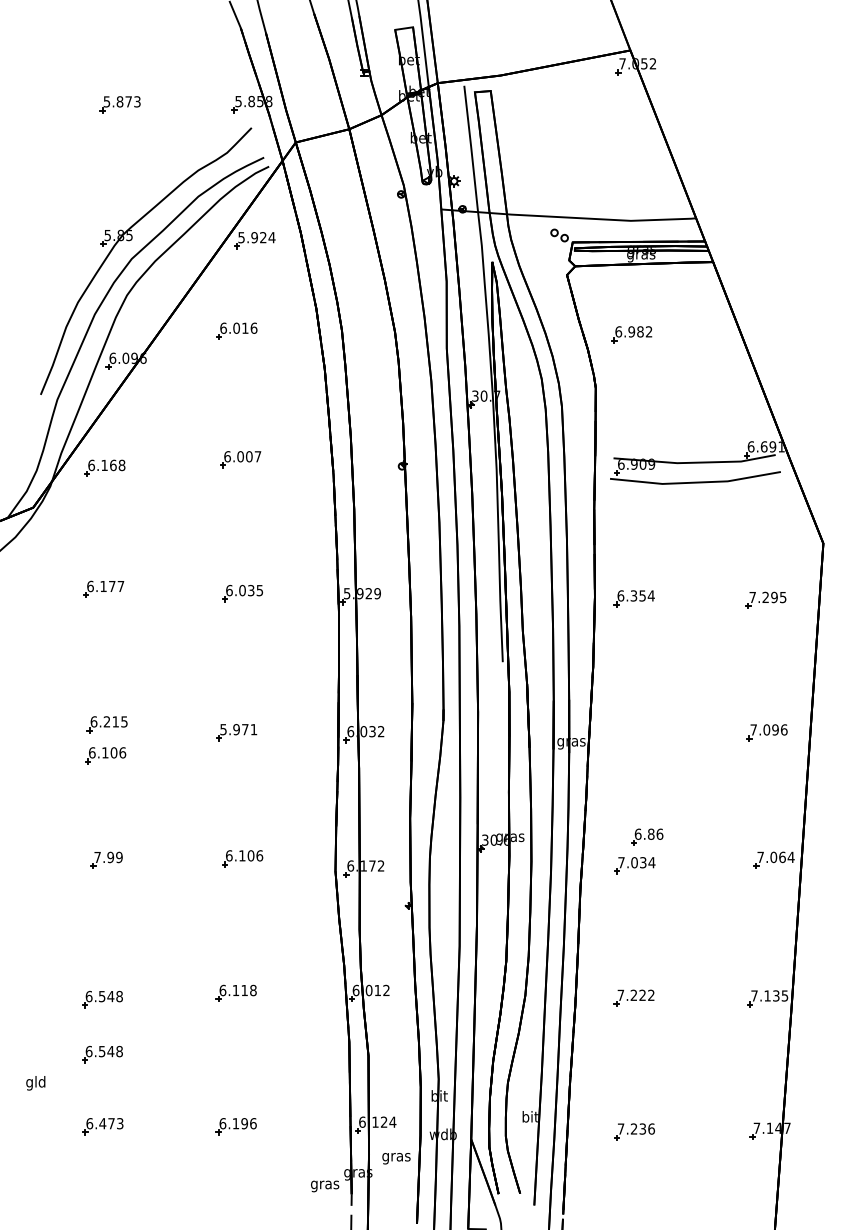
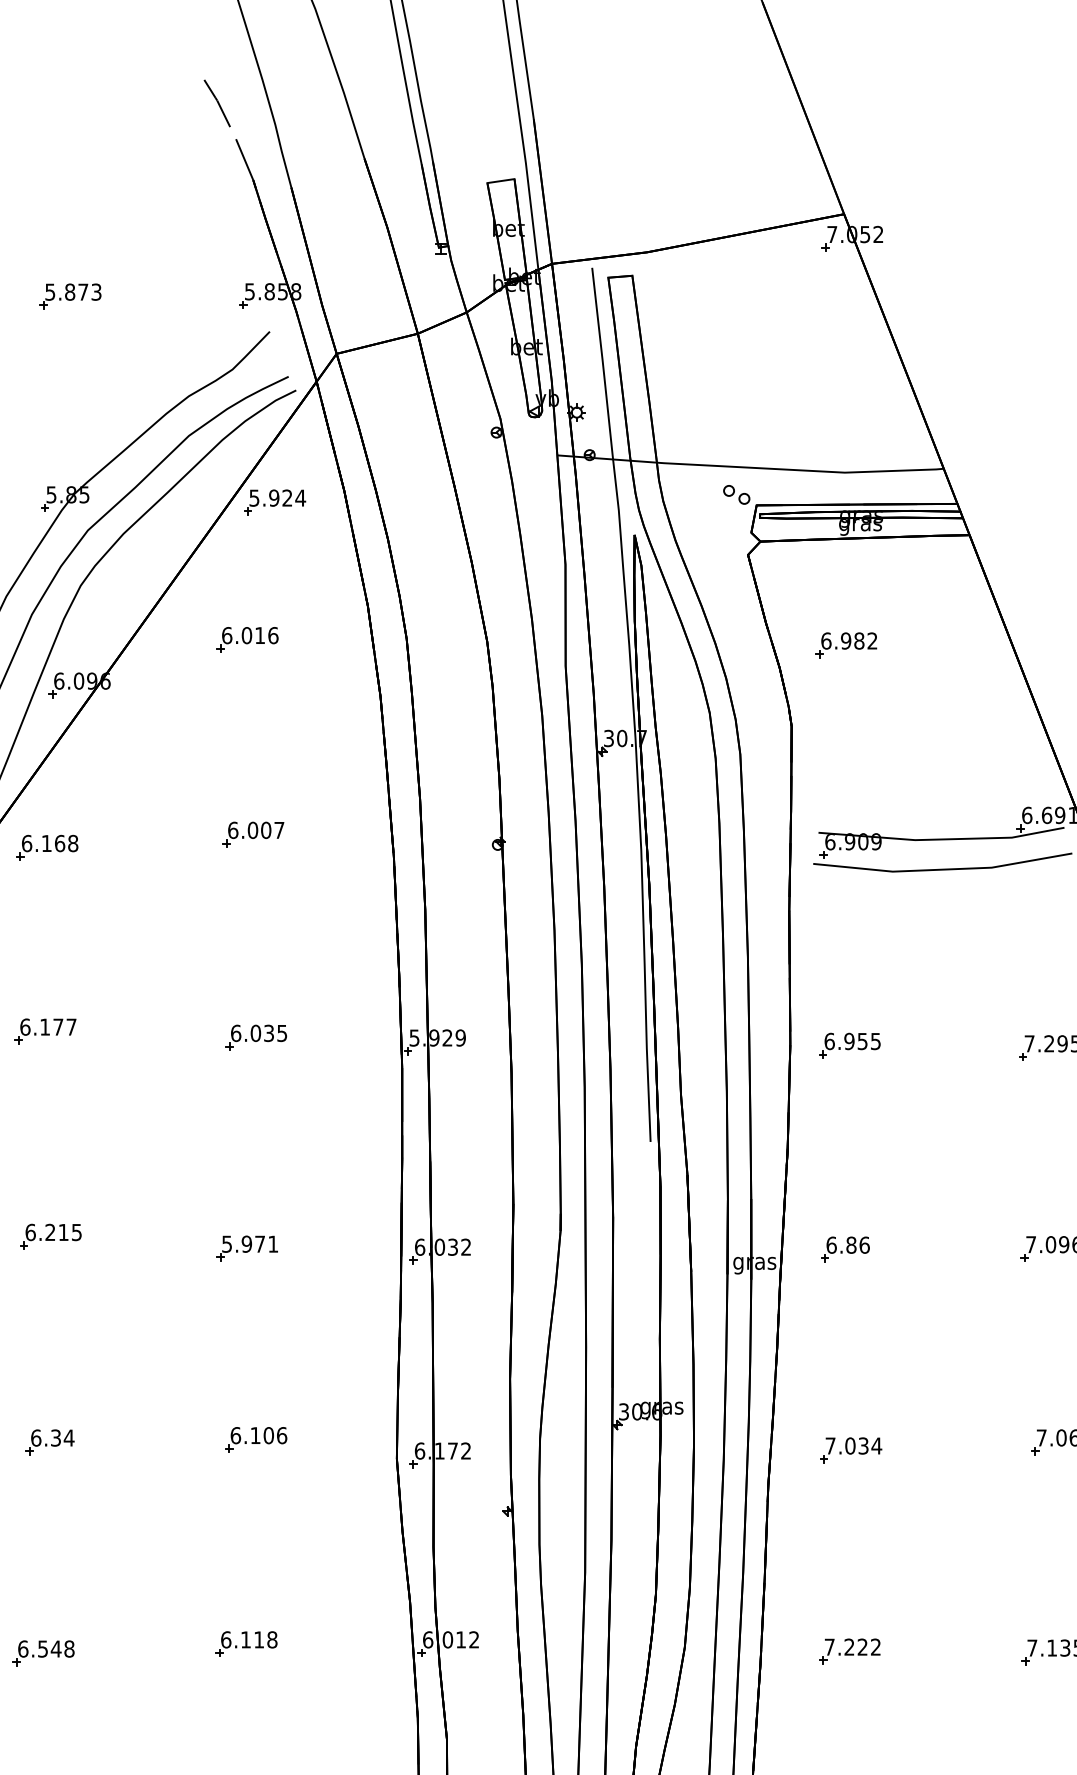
text: (642, 595) -> (862, 1040), 6.354 -> 6.955
part: (105, 755) -> (48, 1283), removed
part: (647, 836) -> (845, 1248), moved
text: (108, 857) -> (52, 1438), 7.99 -> 6.34
part: (102, 1054) -> (43, 1736), removed

